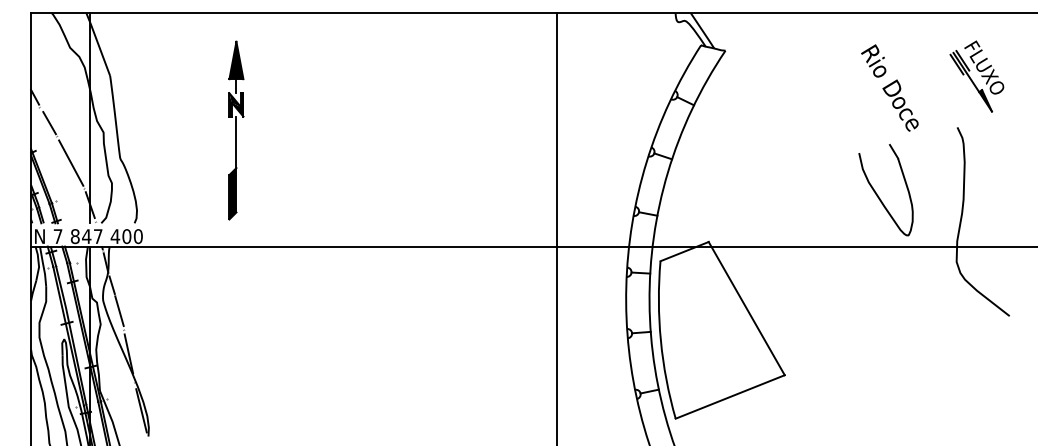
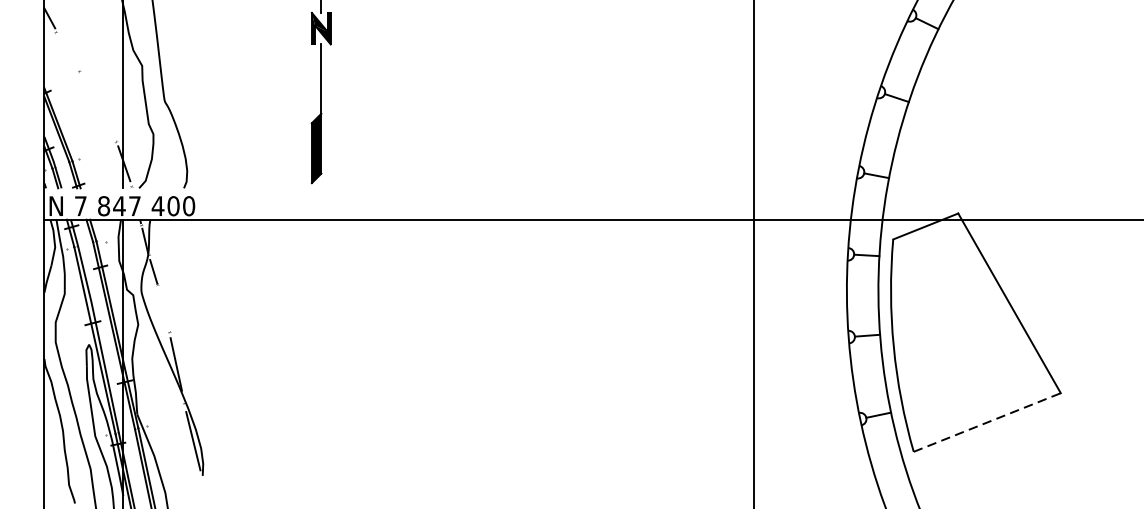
line: (49, 123) -> (69, 53), removed
line: (71, 162) -> (98, 106), removed
line: (119, 311) -> (163, 307), removed
line: (730, 396) -> (987, 421), solid -> dashed

